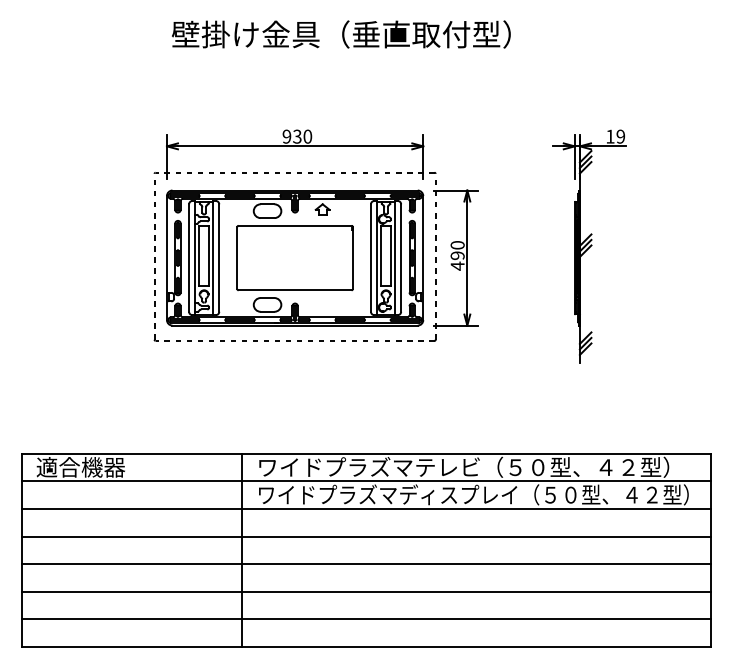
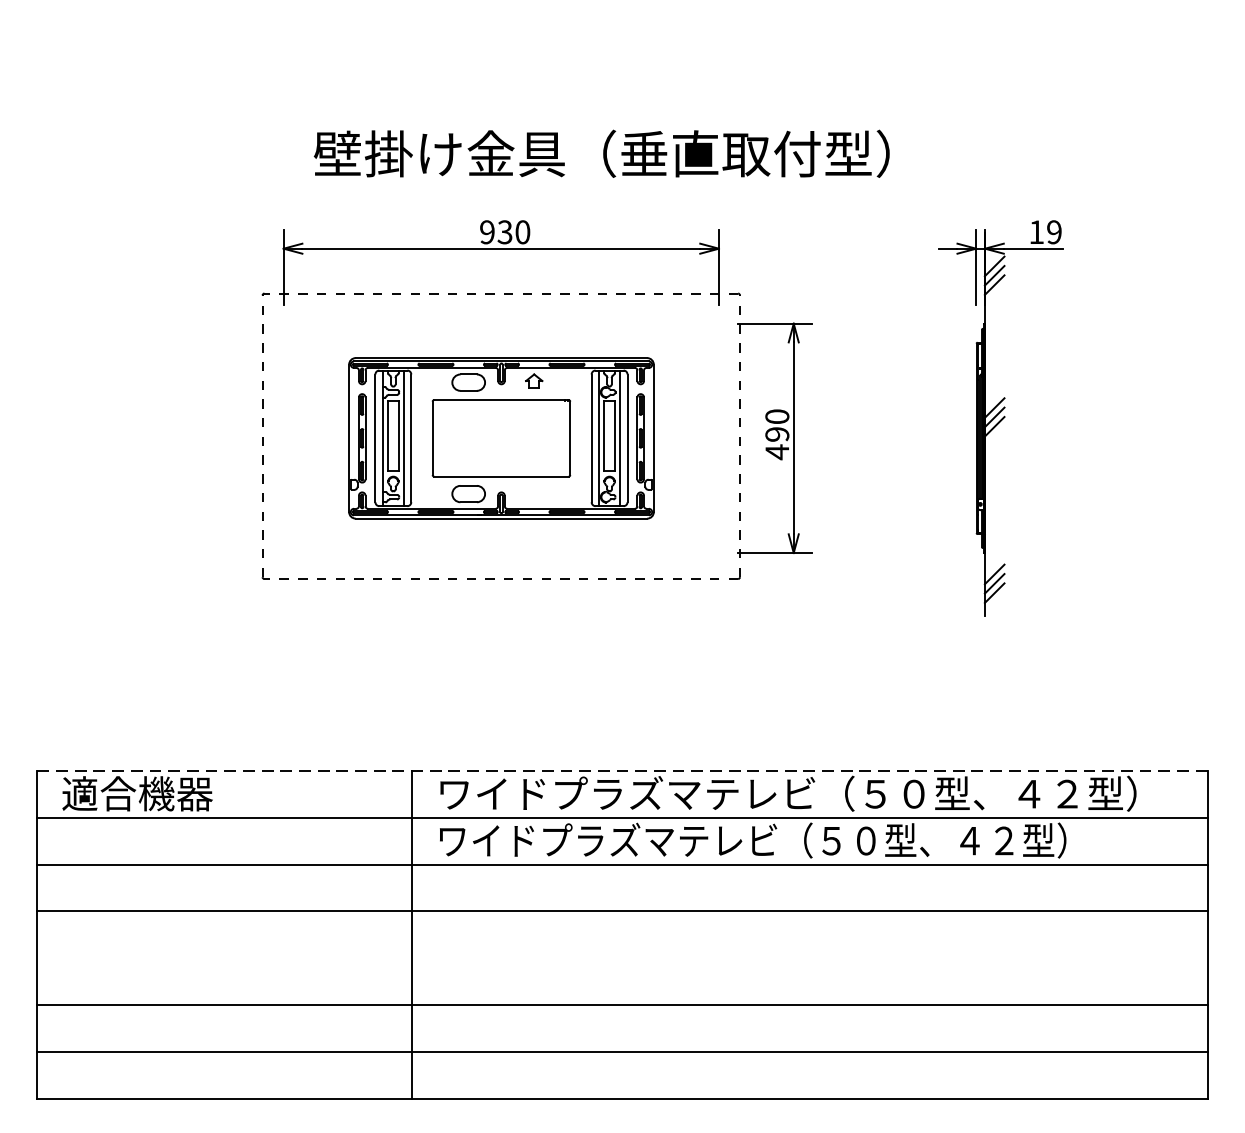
text: (341, 34) -> (602, 153), moved
part: (295, 257) -> (501, 437), size x0.7
line: (366, 453) -> (622, 770), solid -> dashed
text: (544, 494) -> (924, 839), ワイドプラズマディスプレイ（５０型、４２型） -> ワイドプラズマテレビ（５０型、４２型）
line: (366, 564) -> (622, 958), removed

